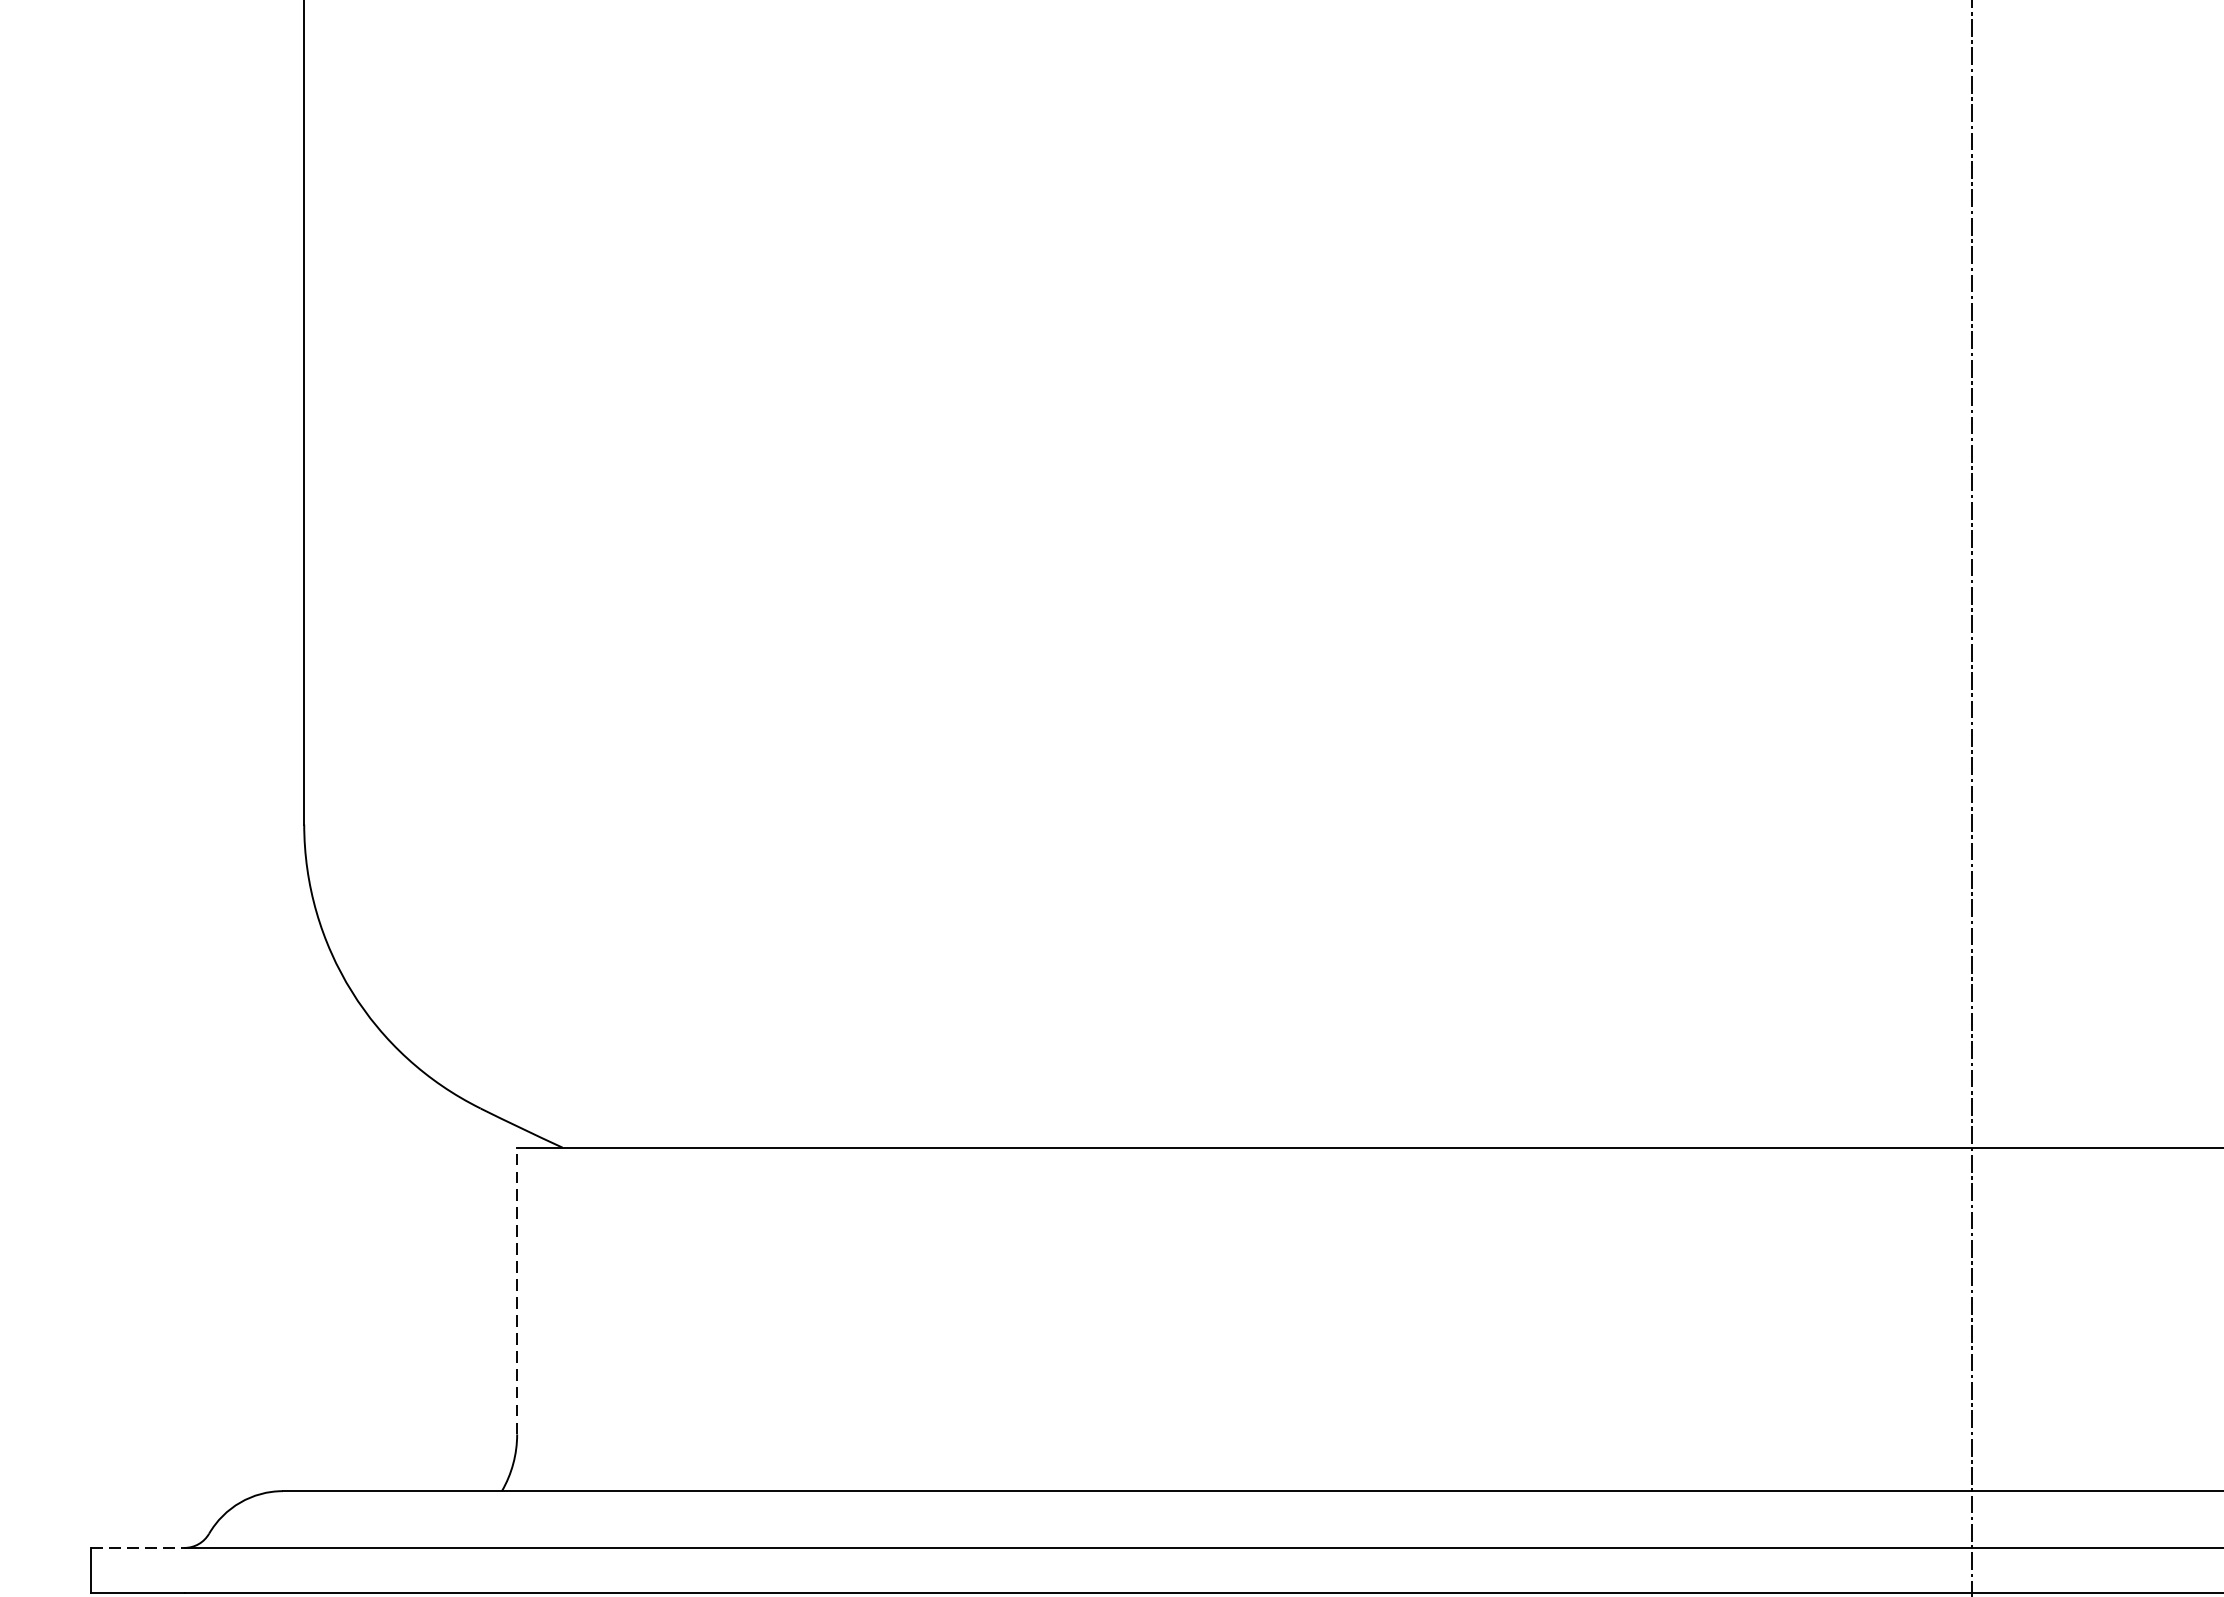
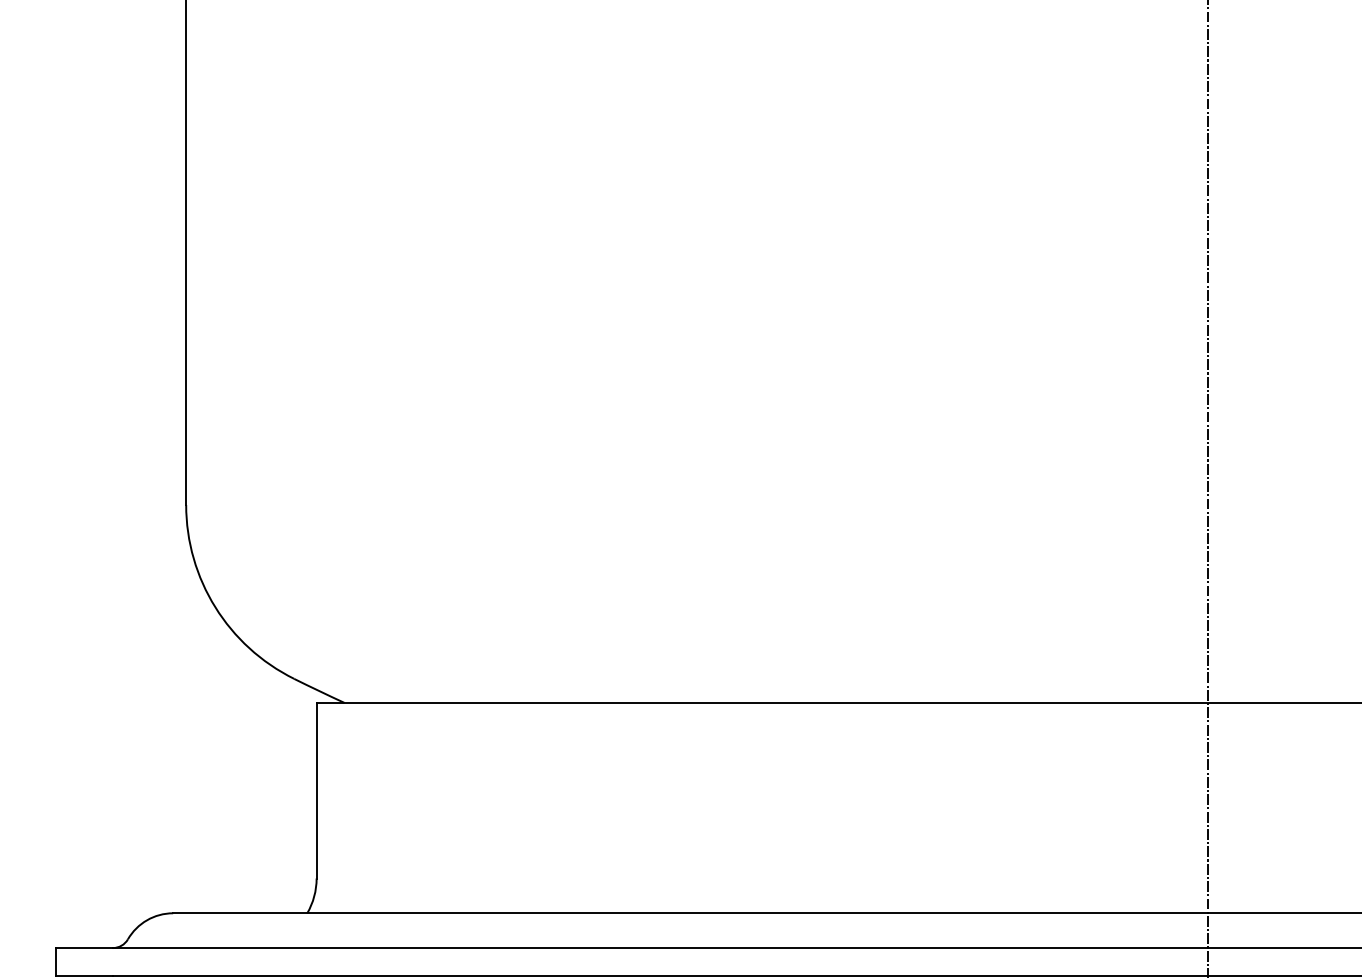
line: (516, 1290) -> (316, 790), dashed -> solid
line: (138, 1548) -> (84, 948), dashed -> solid

